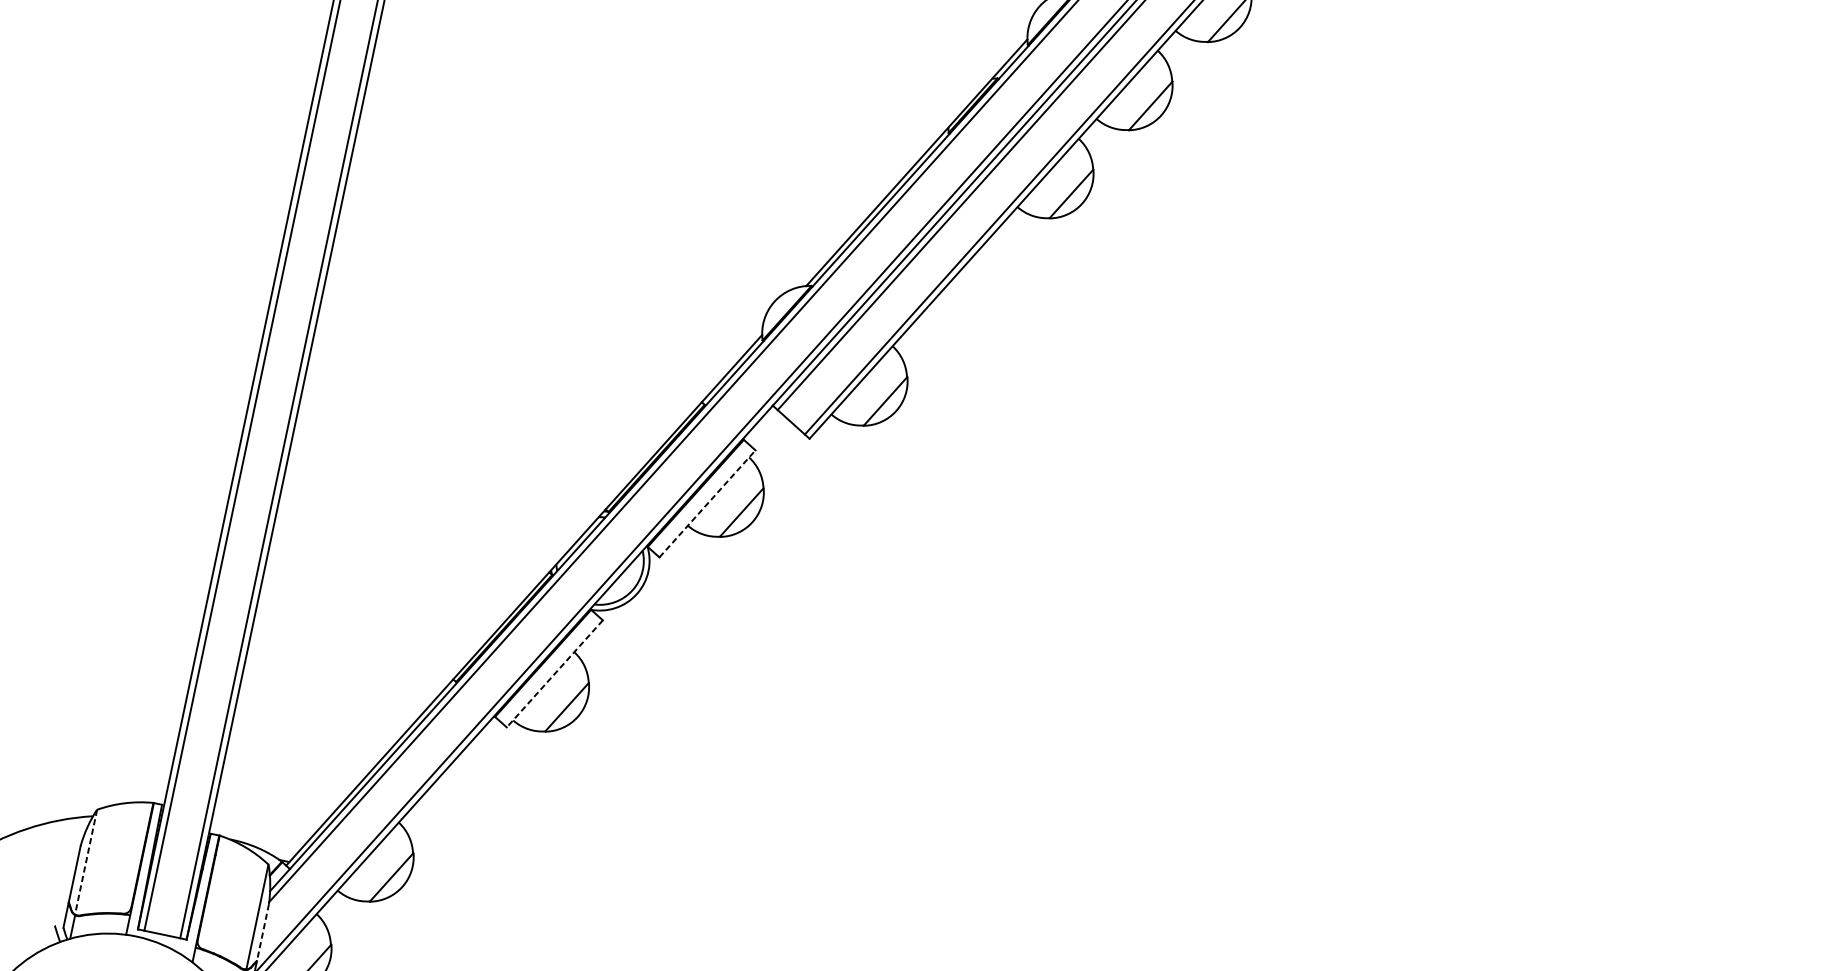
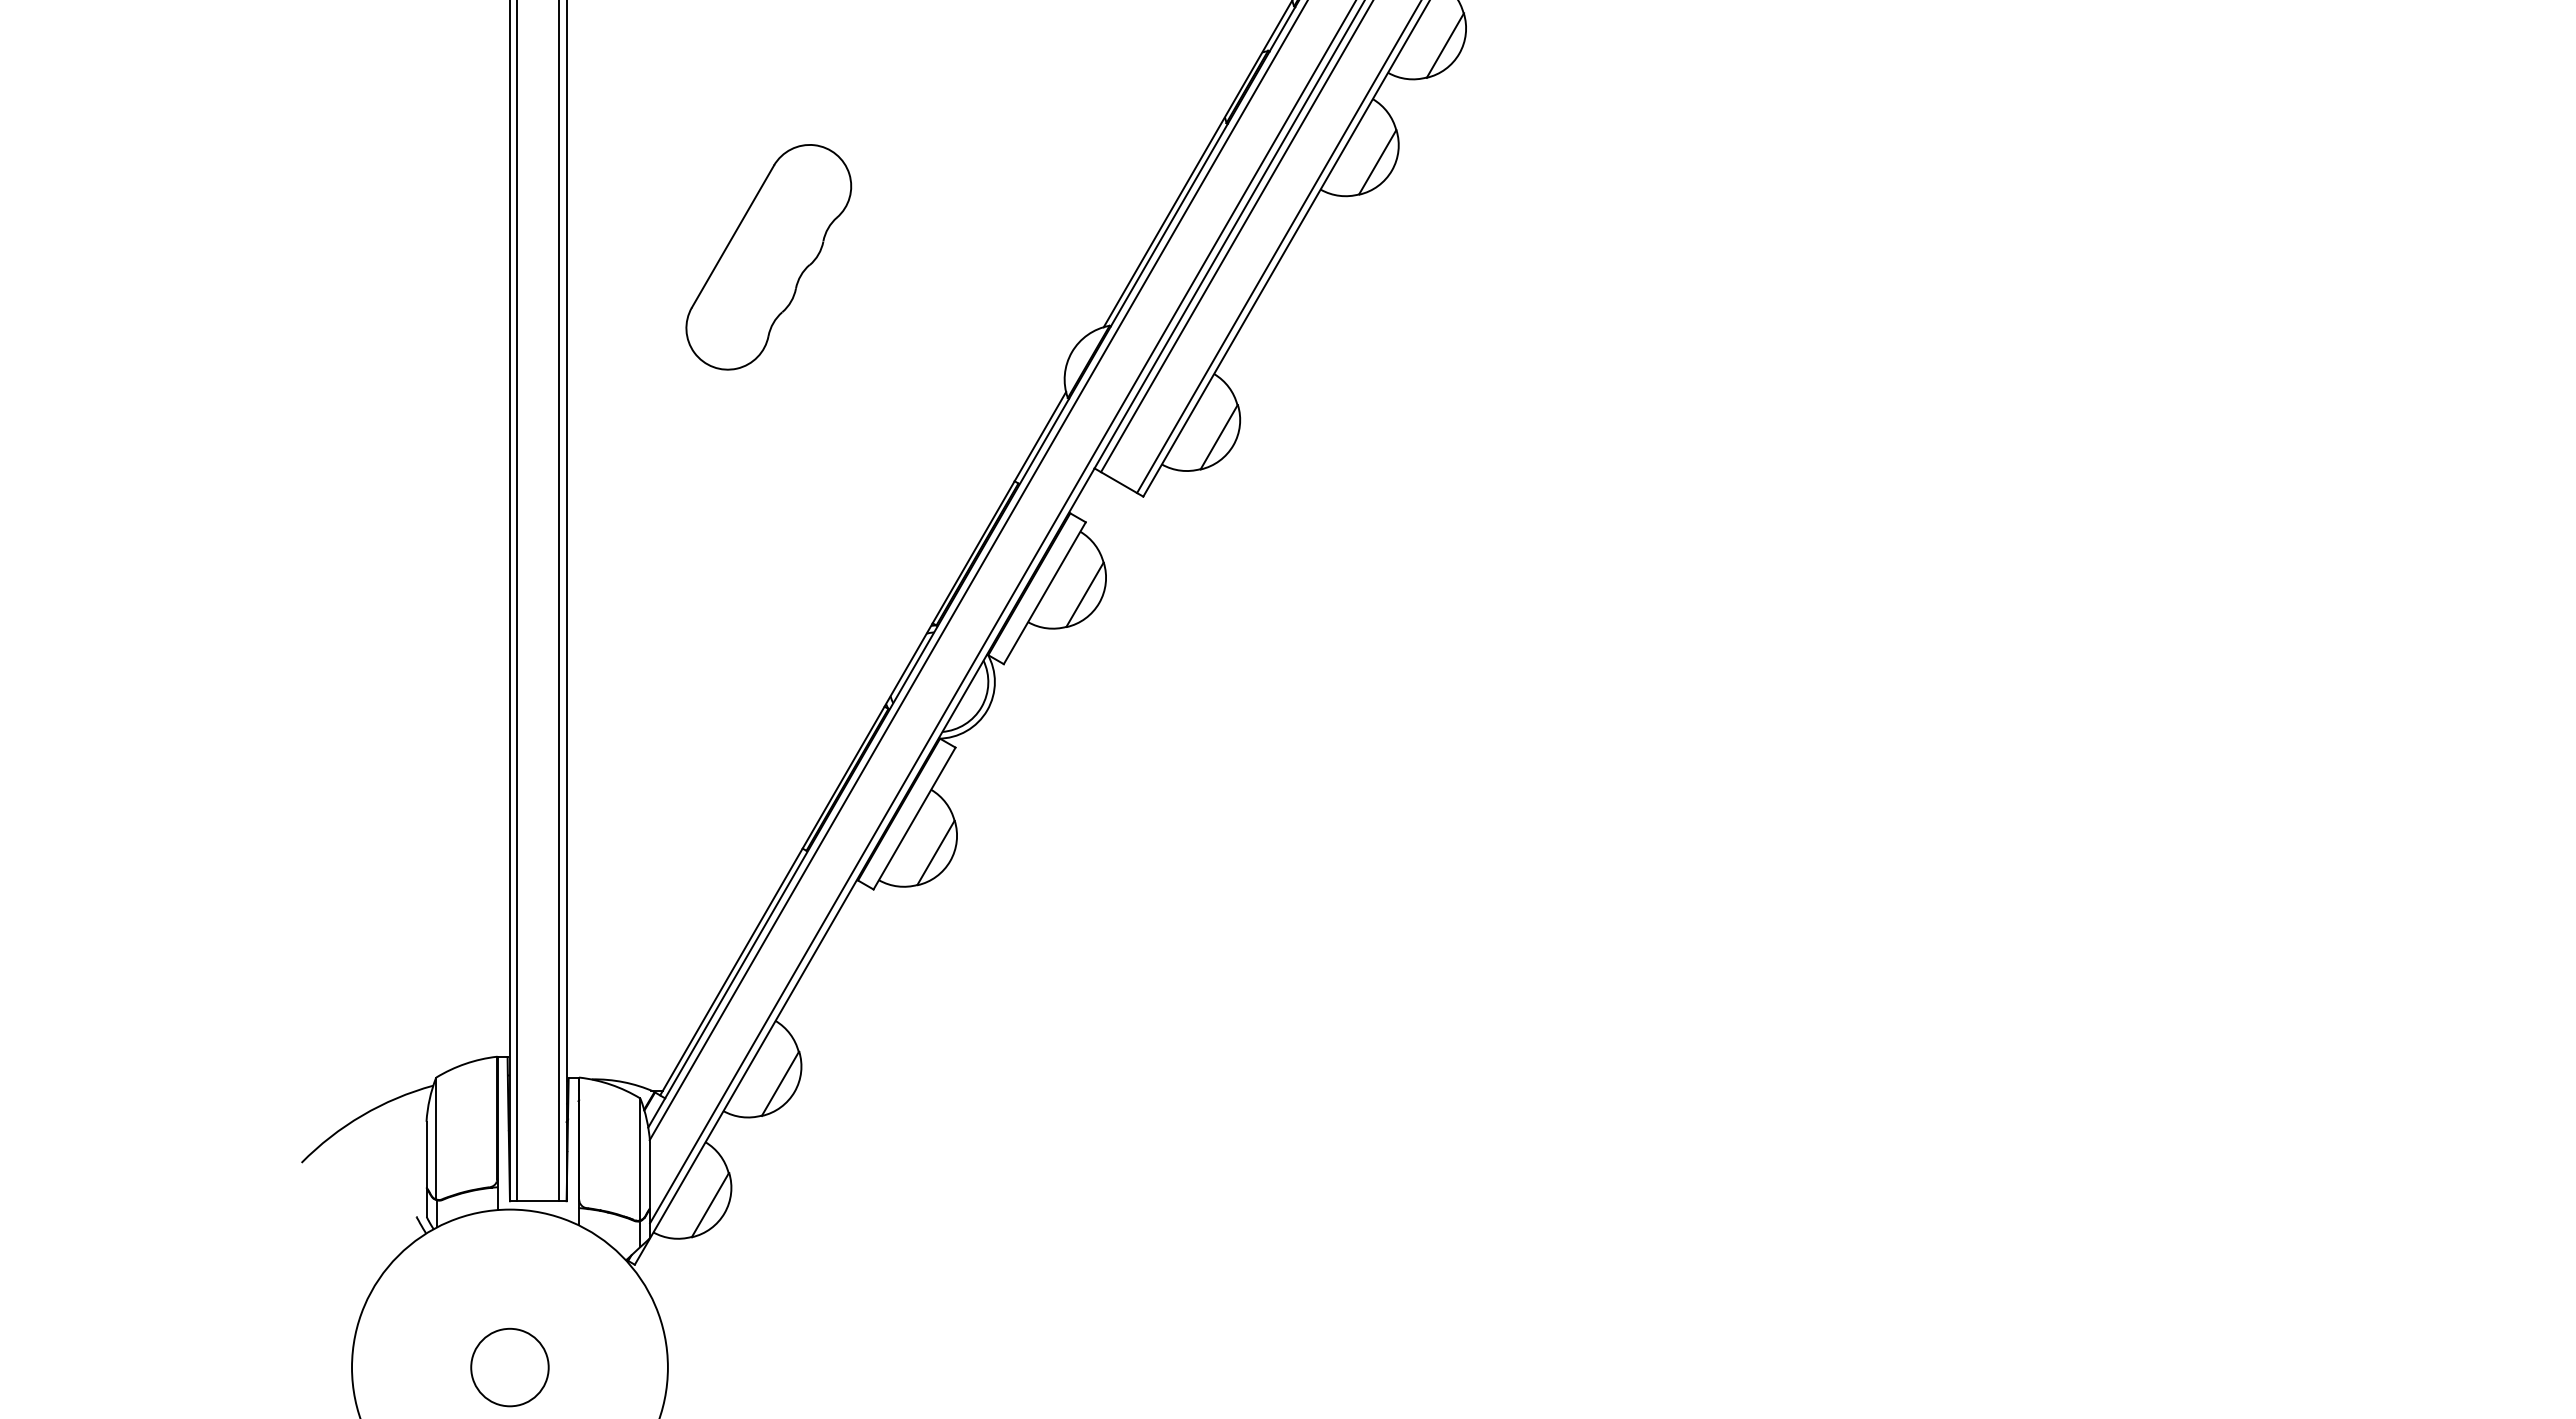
part: (530, 165) -> (768, 257), added
line: (707, 504) -> (1044, 593), dashed -> solid
line: (554, 673) -> (914, 818), dashed -> solid
line: (86, 862) -> (436, 1138), dashed -> solid
line: (263, 932) -> (650, 1175), dashed -> solid

